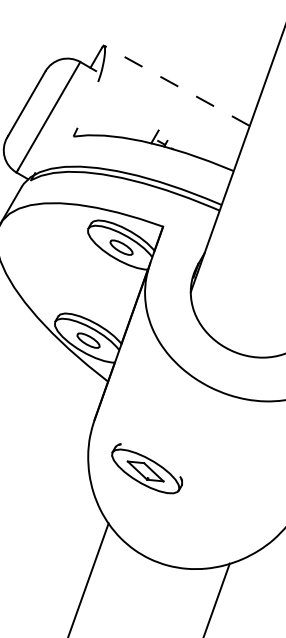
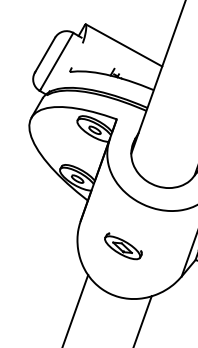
line: (177, 85) -> (124, 45), dashed -> solid
part: (147, 469) -> (123, 246), moved

